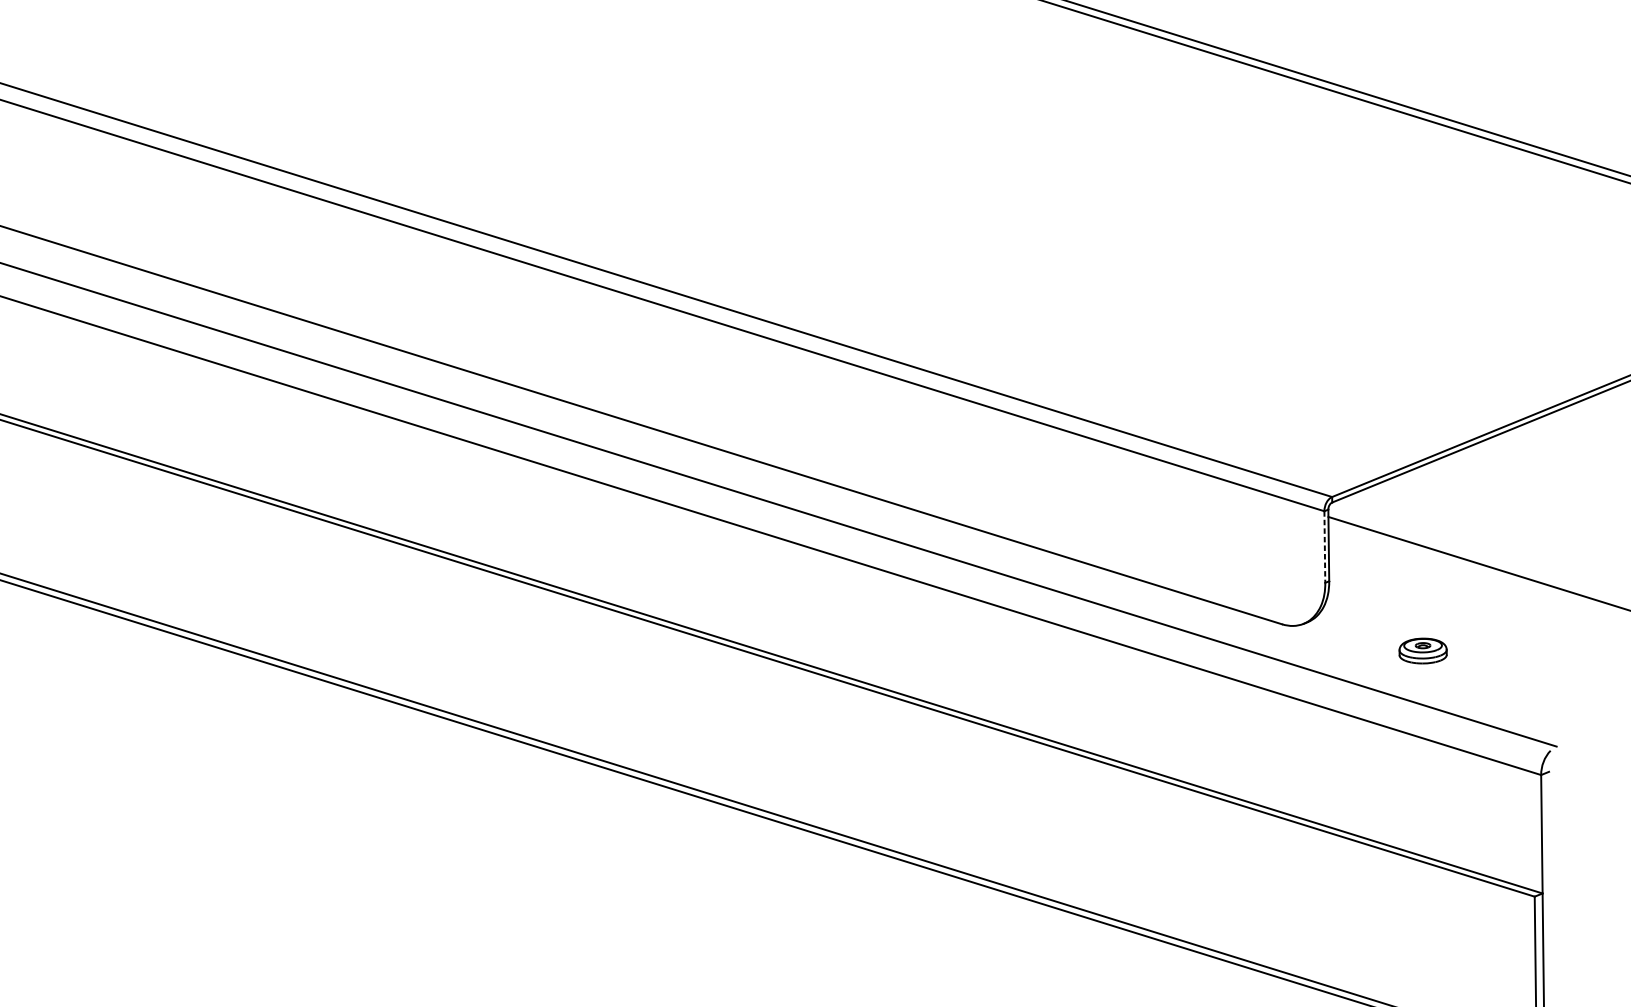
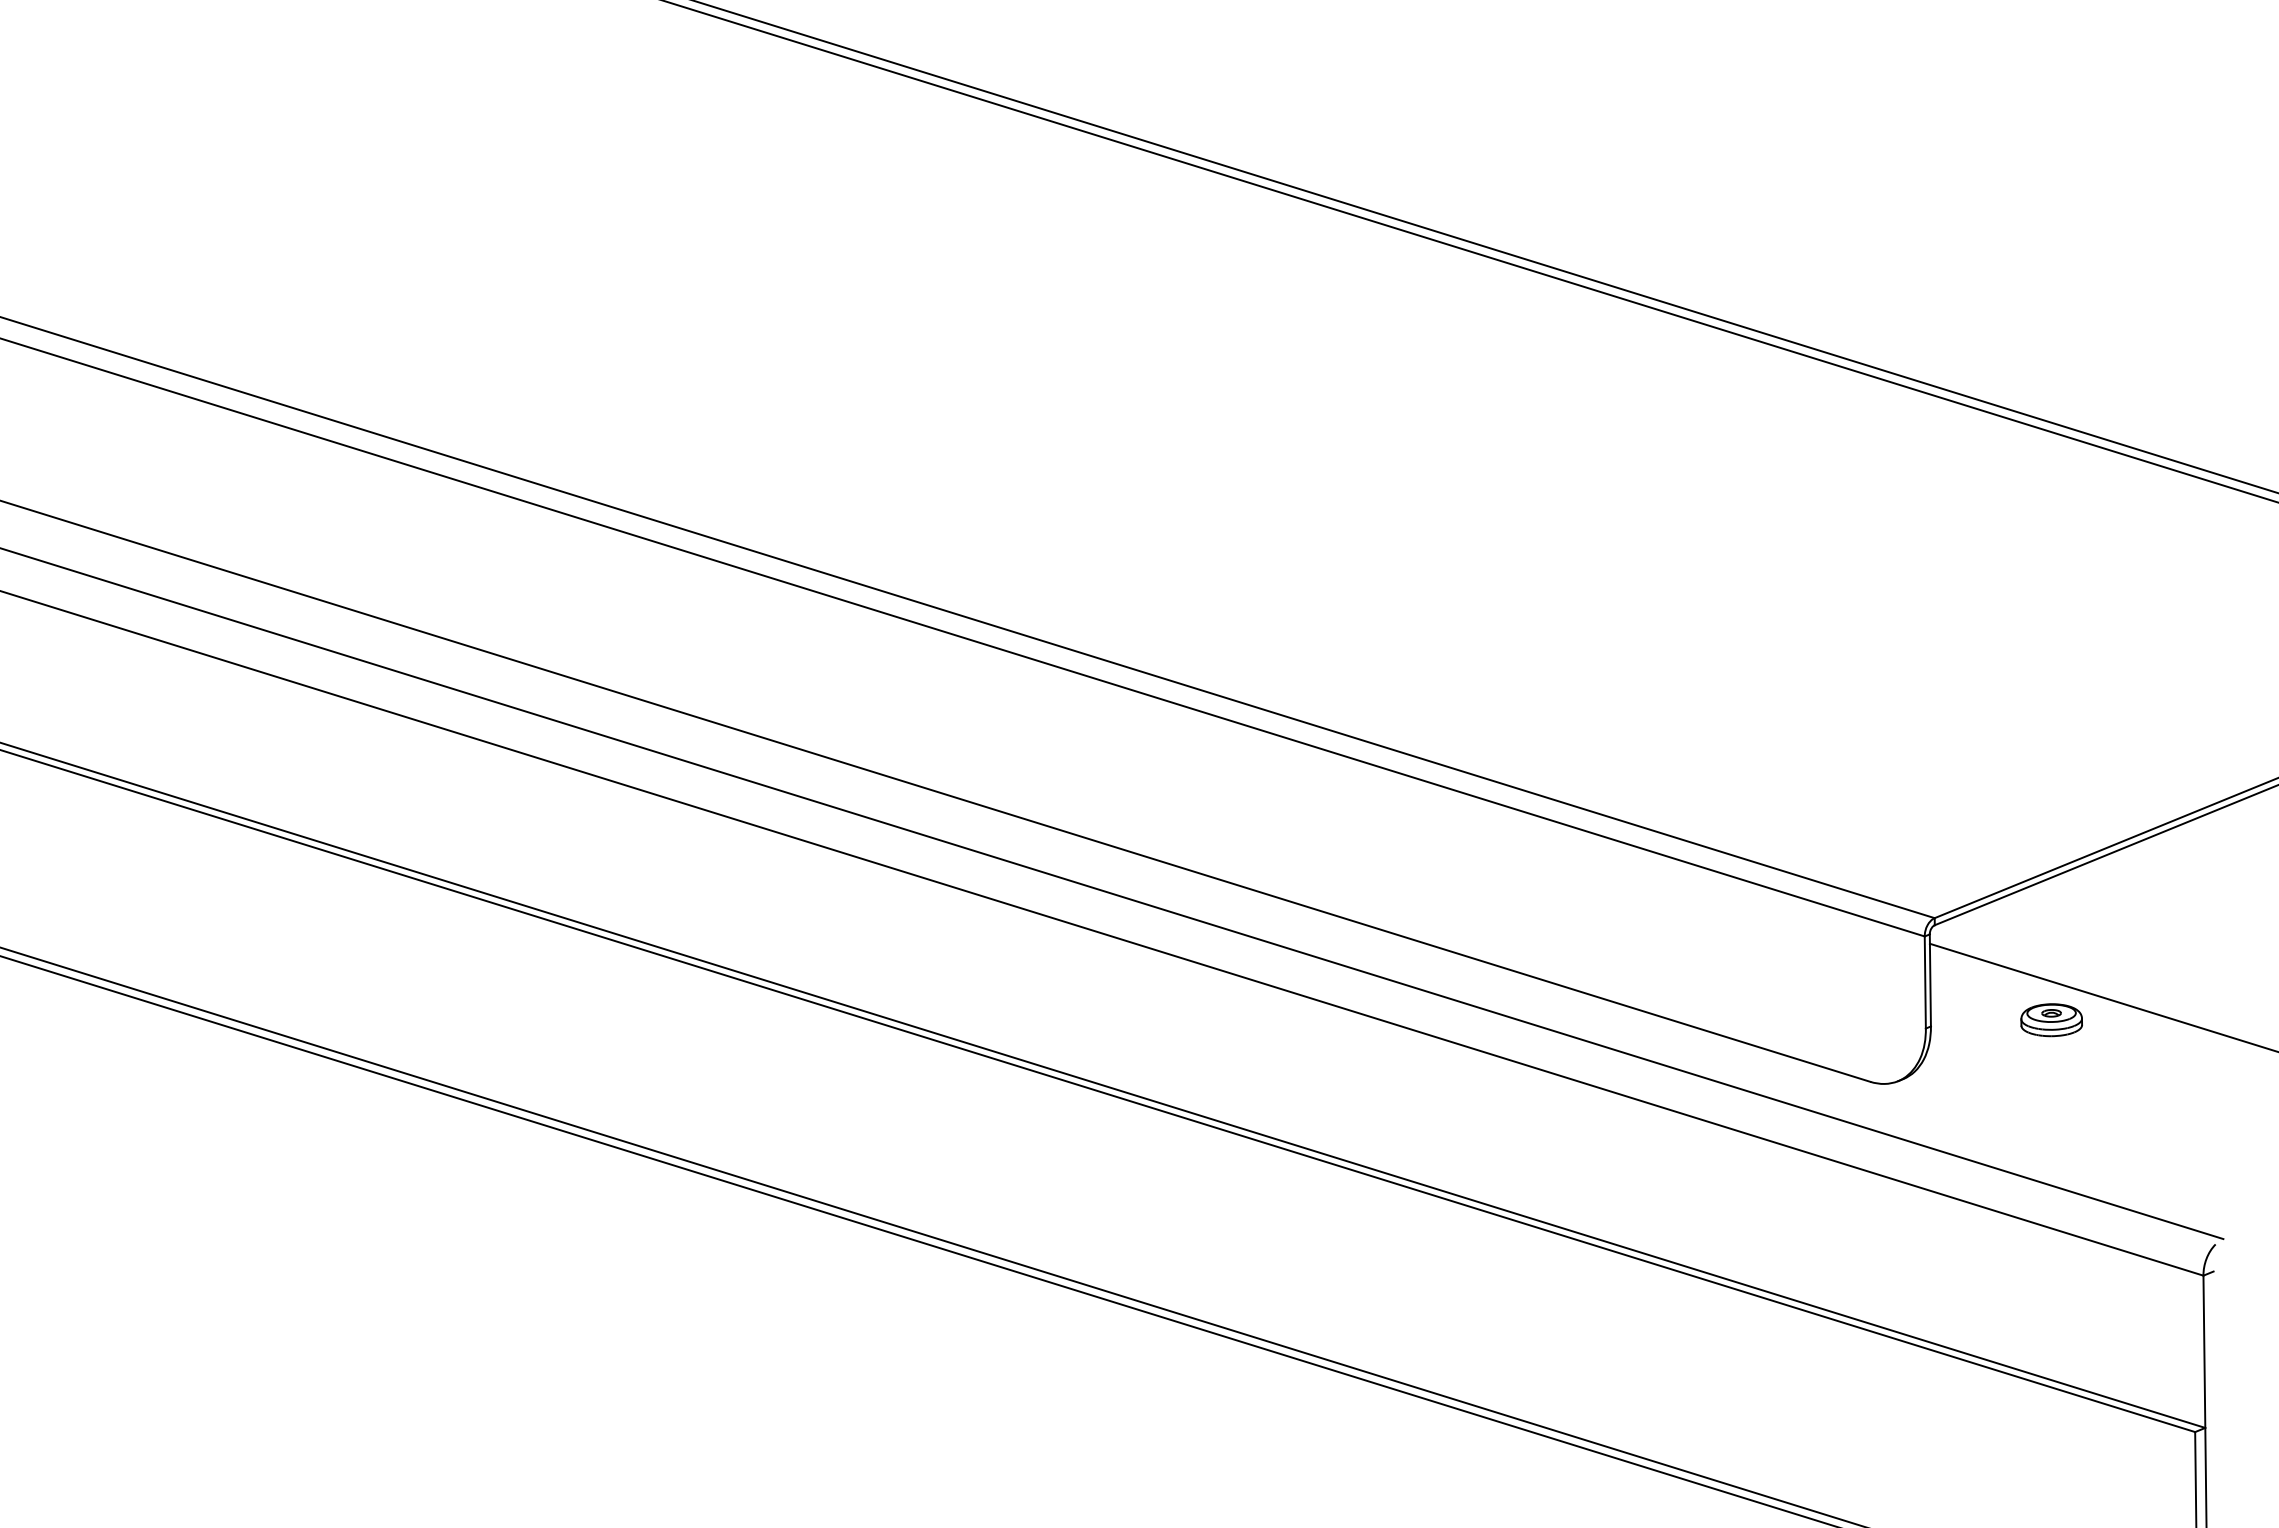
line: (1325, 547) -> (1925, 982), dashed -> solid
part: (1422, 651) -> (2051, 1020), moved

